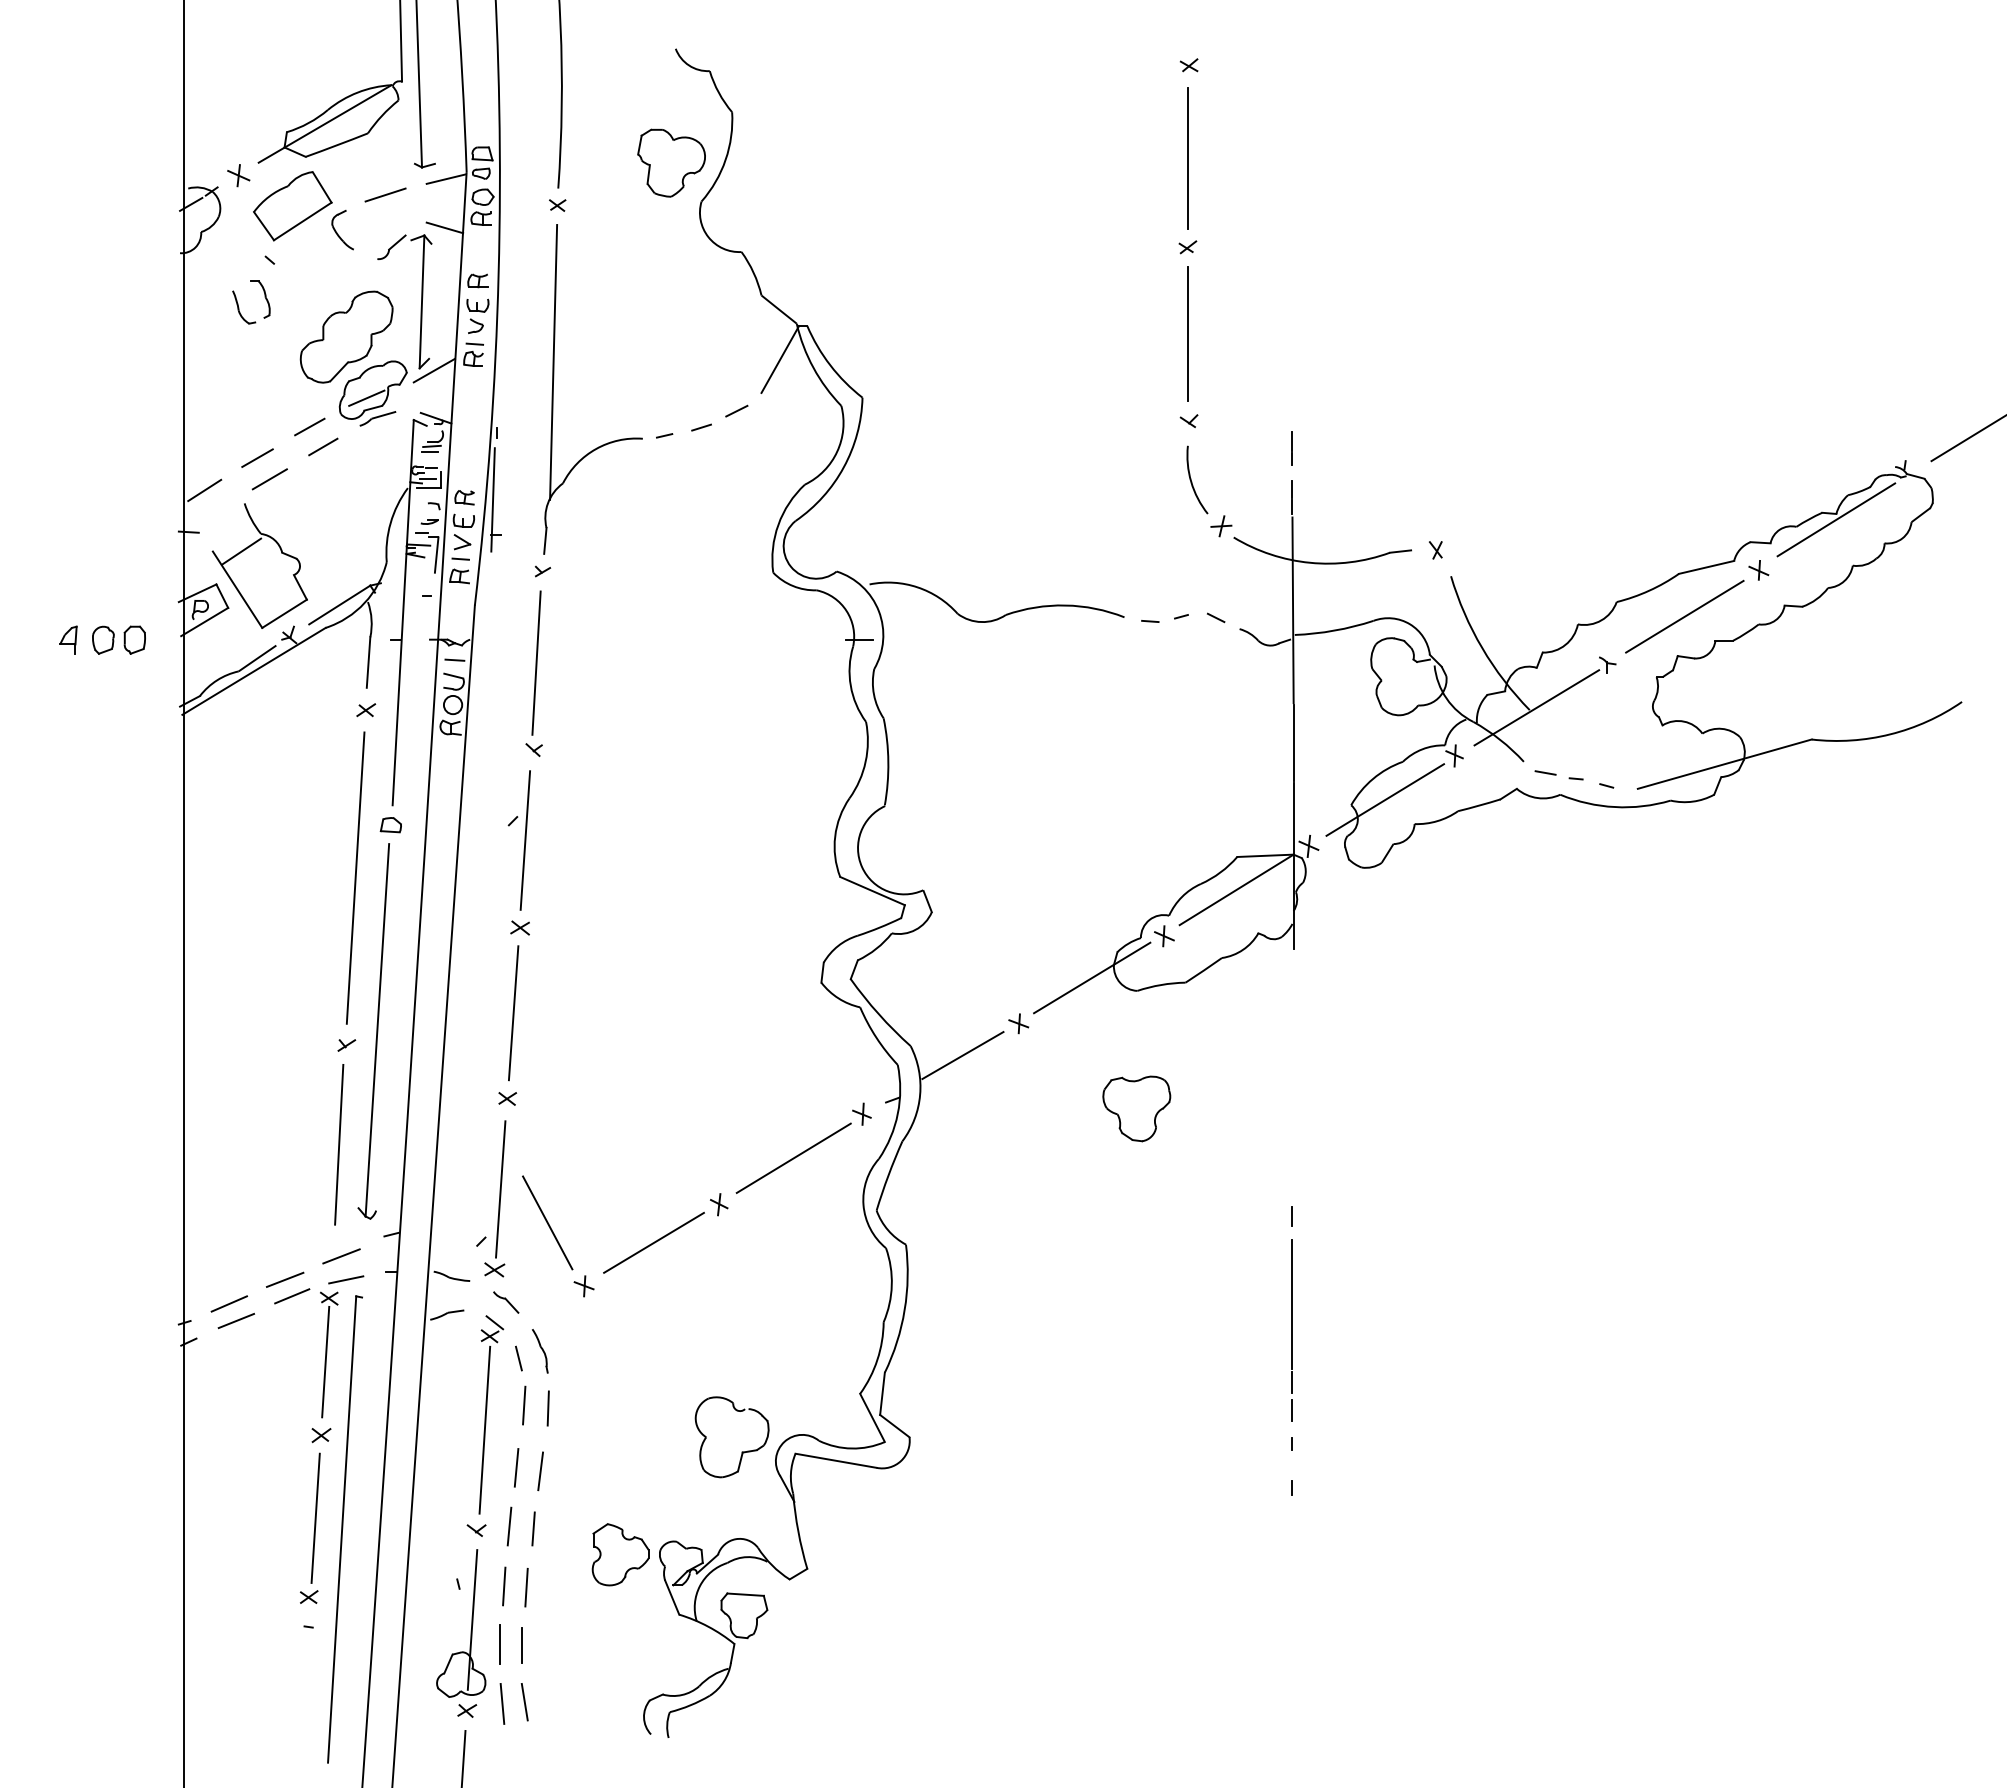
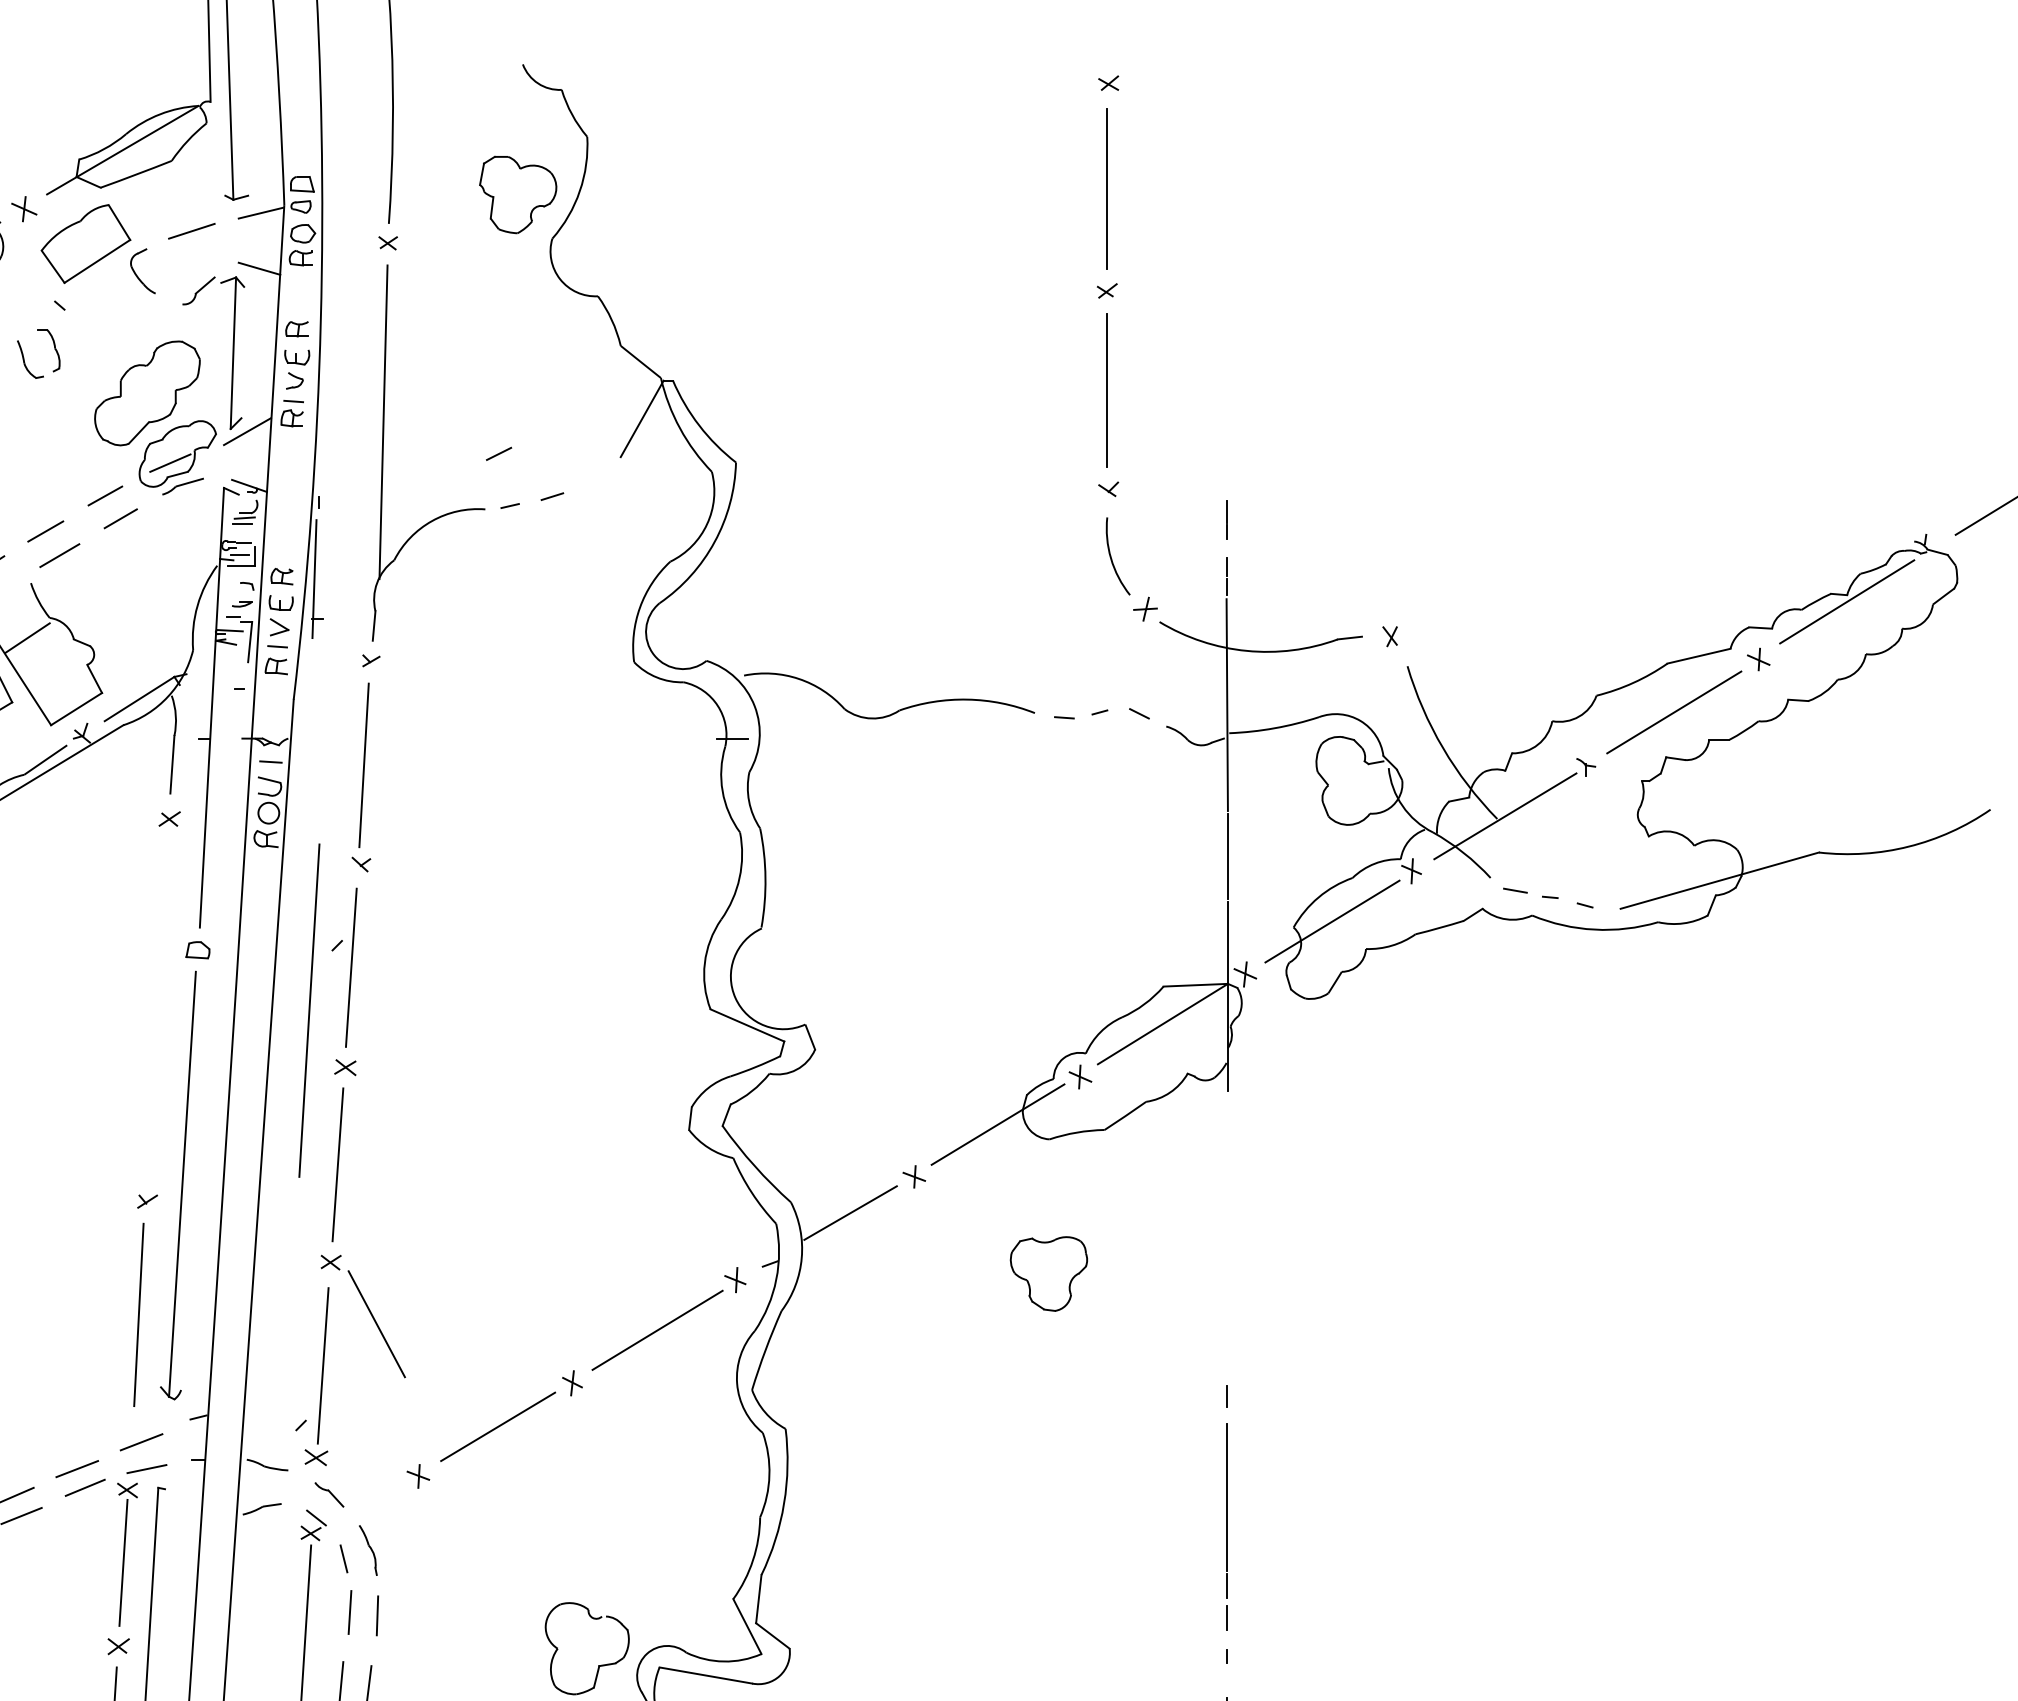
line: (736, 410) -> (498, 453), moved
line: (355, 877) -> (309, 1009), moved
line: (547, 1222) -> (376, 1323), moved

